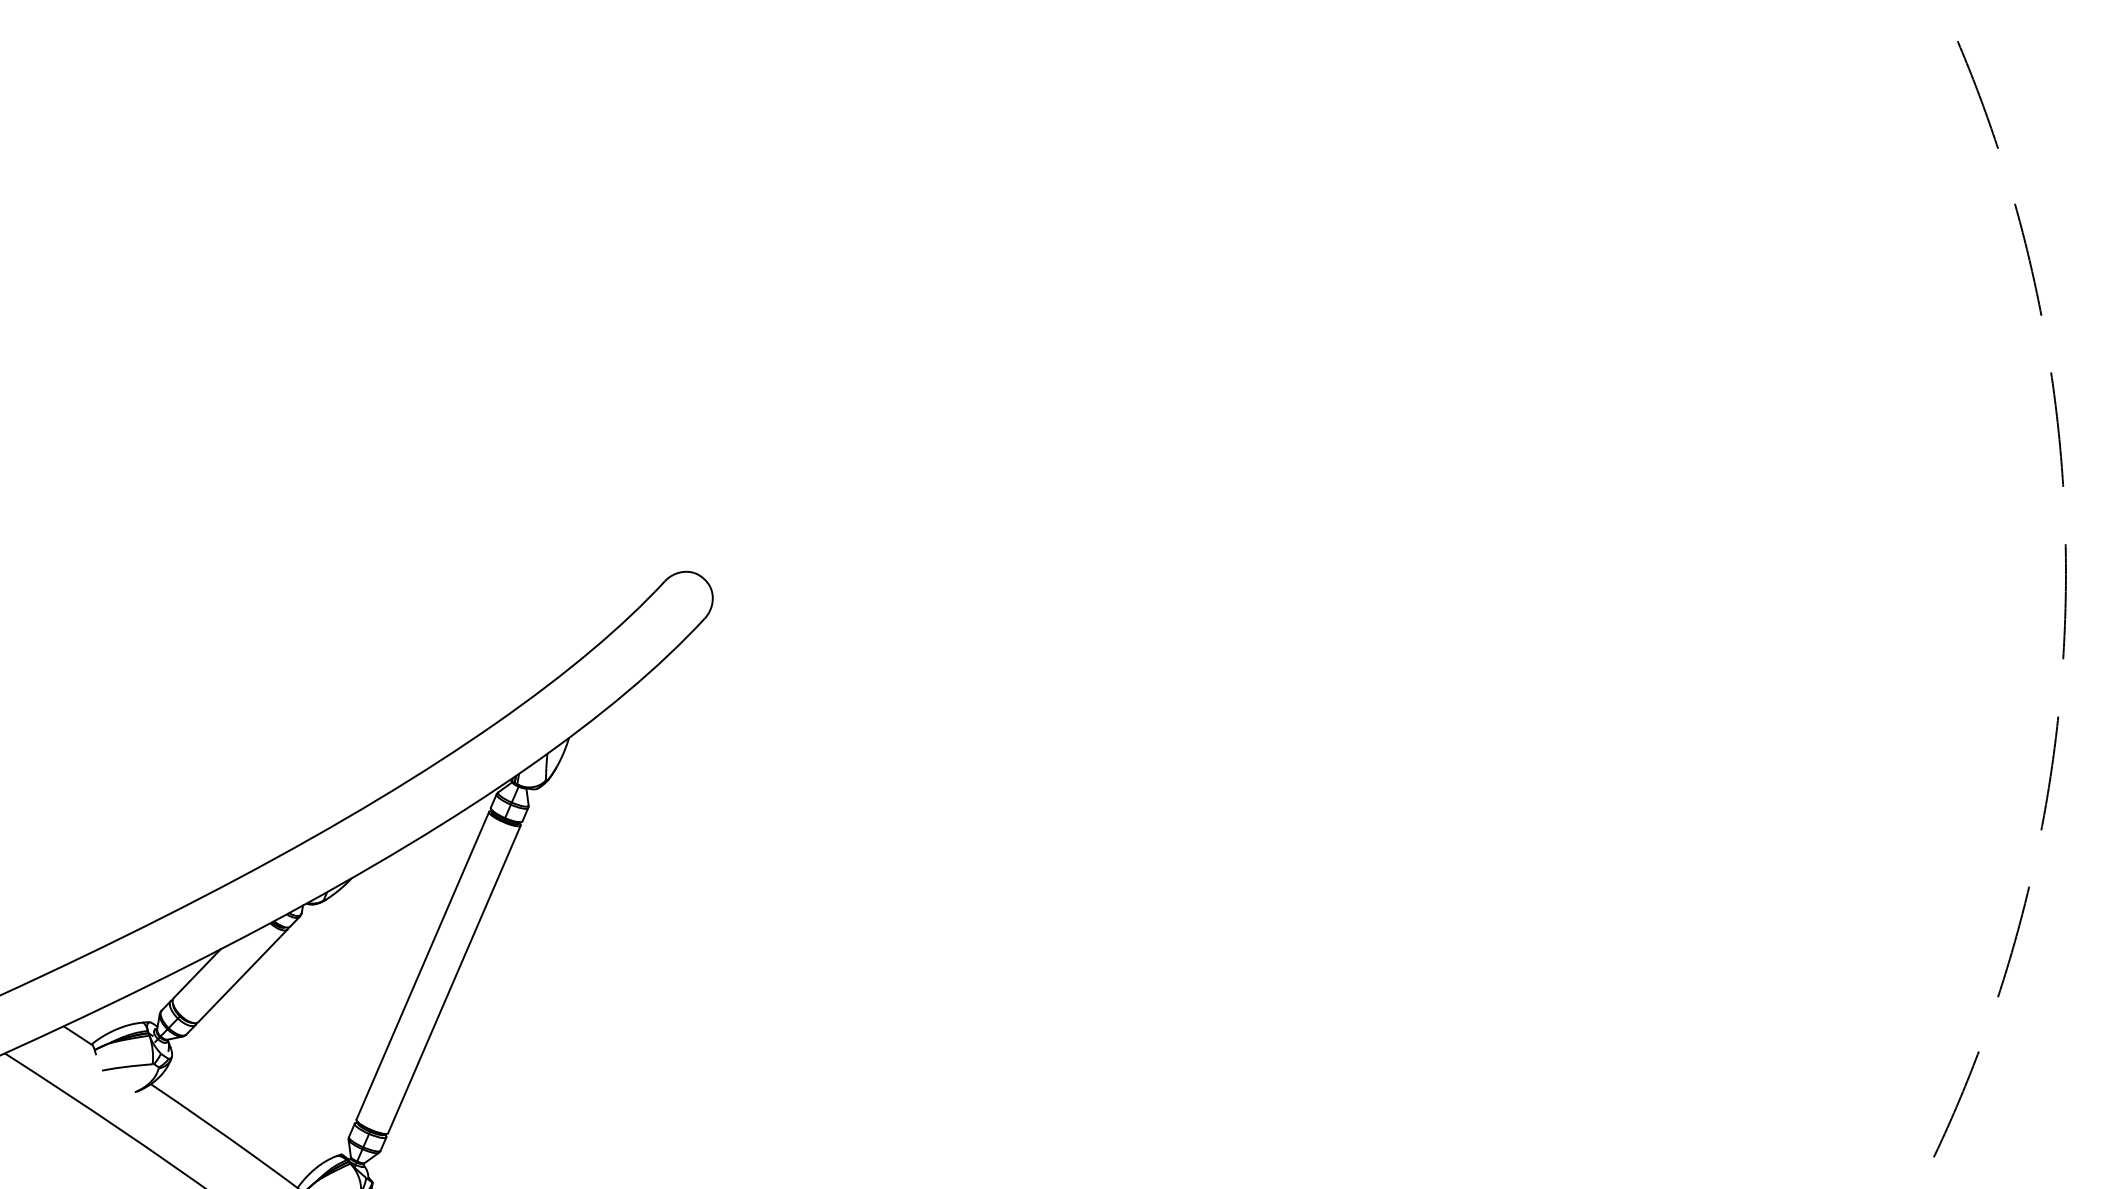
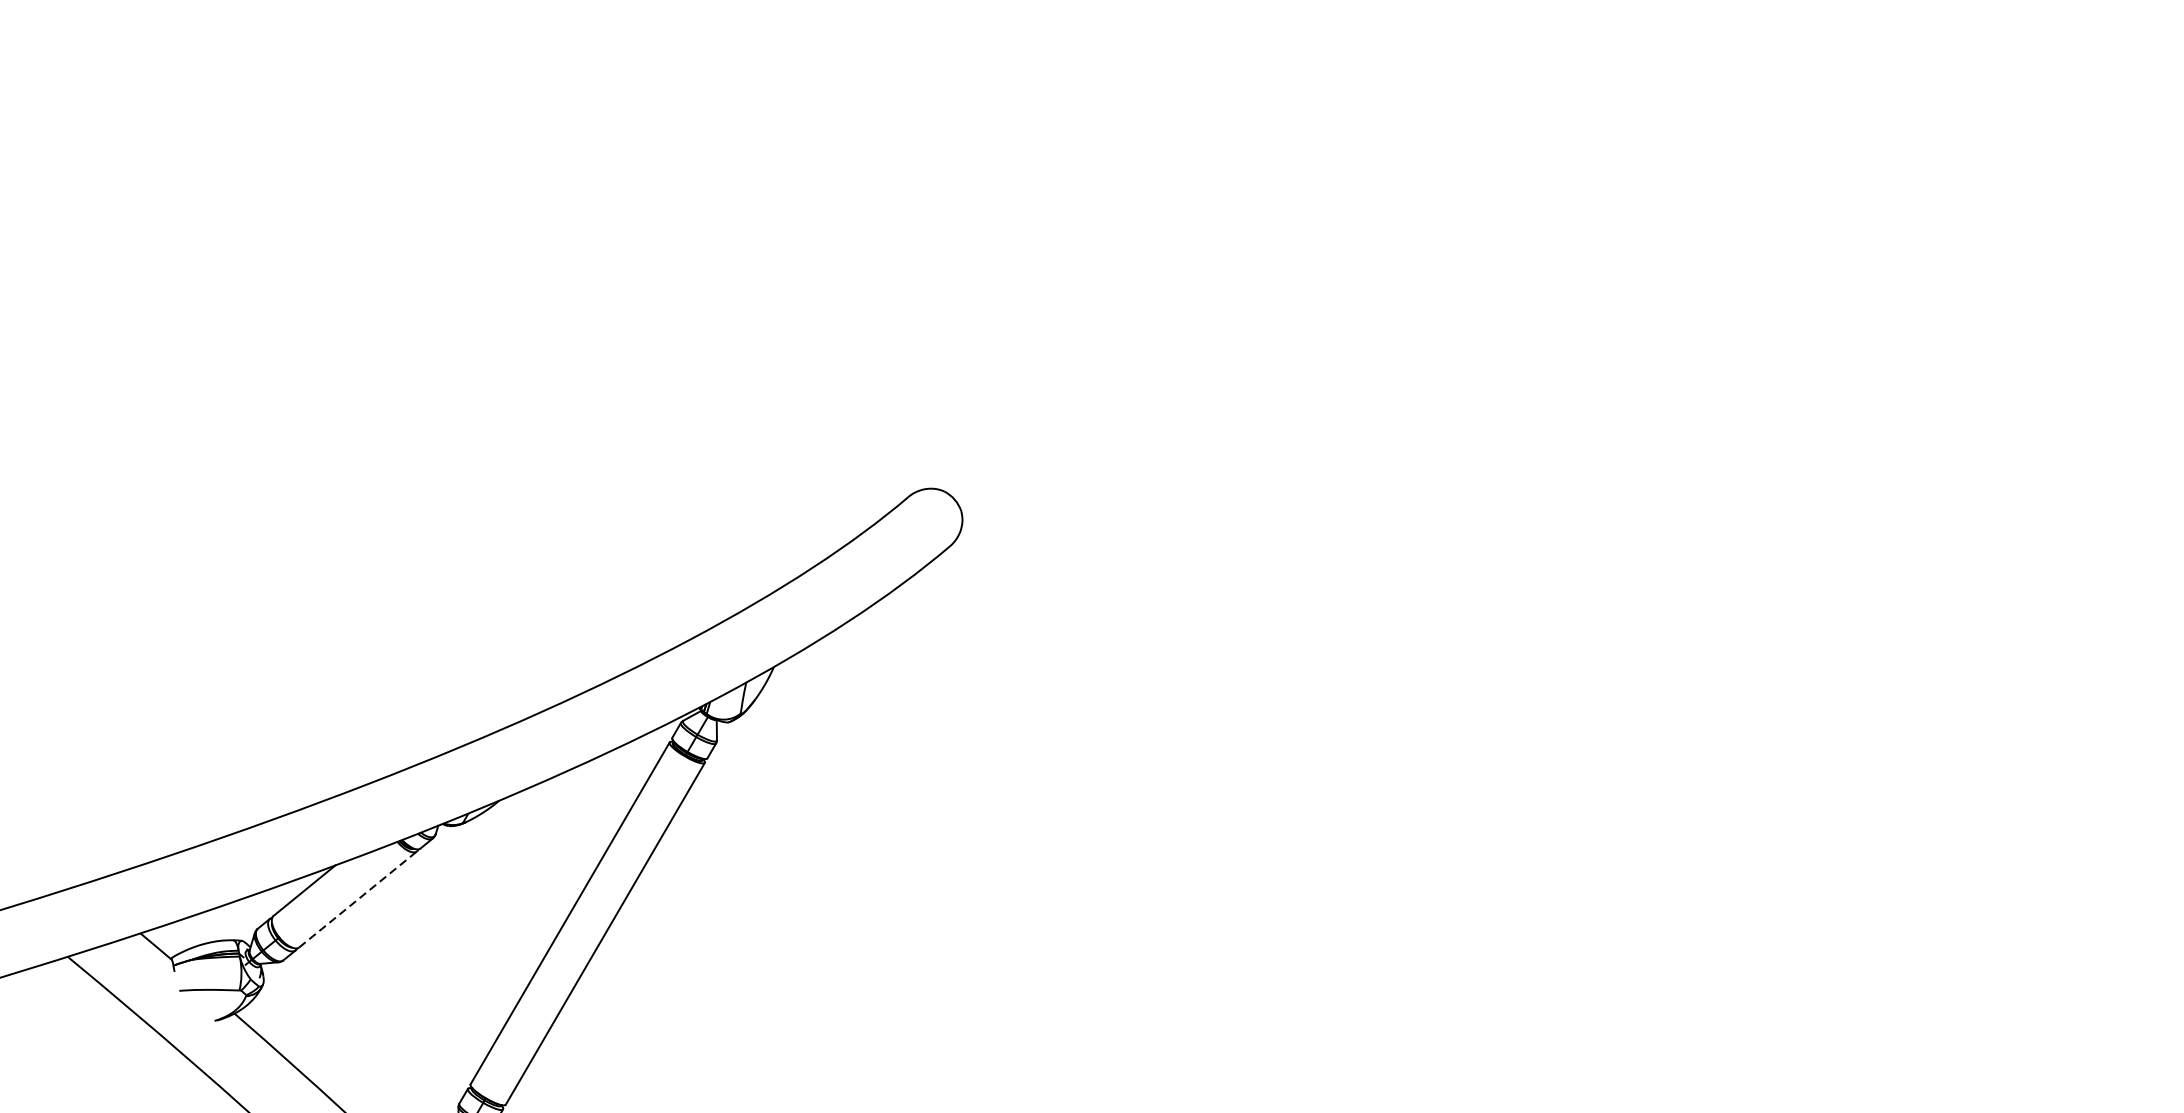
line: (243, 975) -> (358, 899), solid -> dashed

